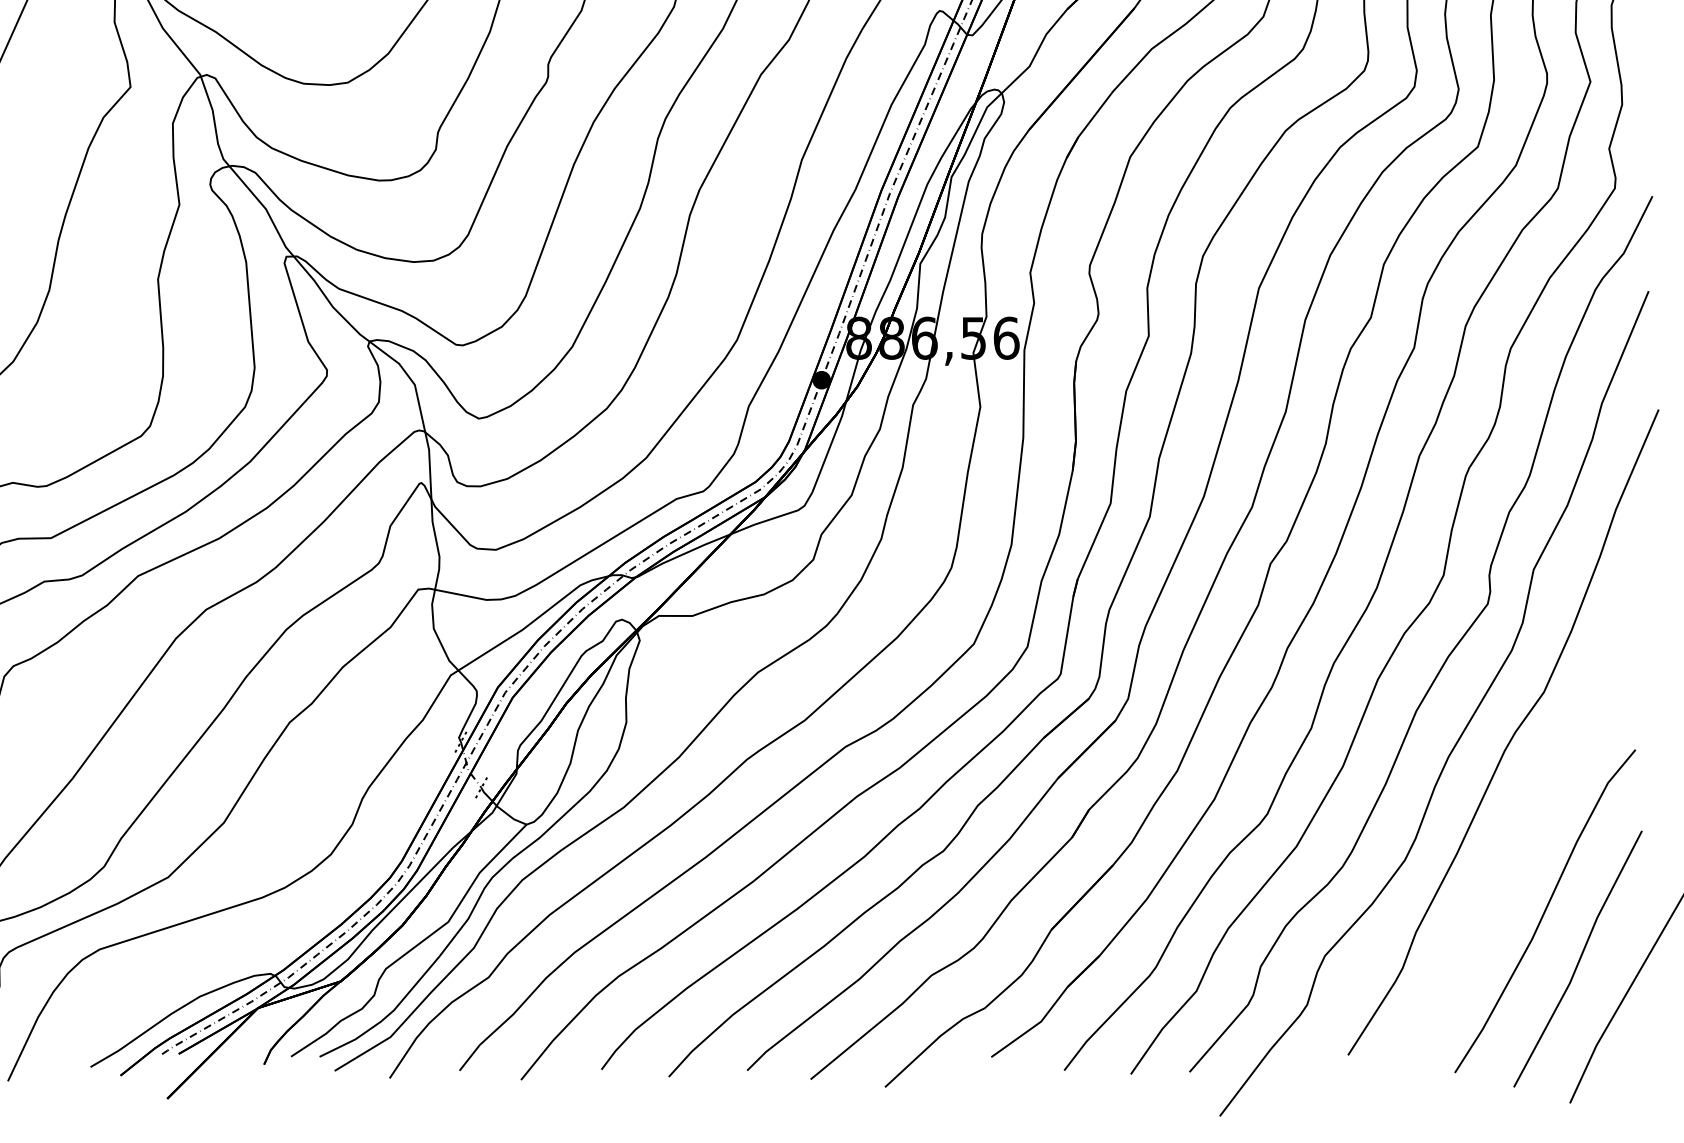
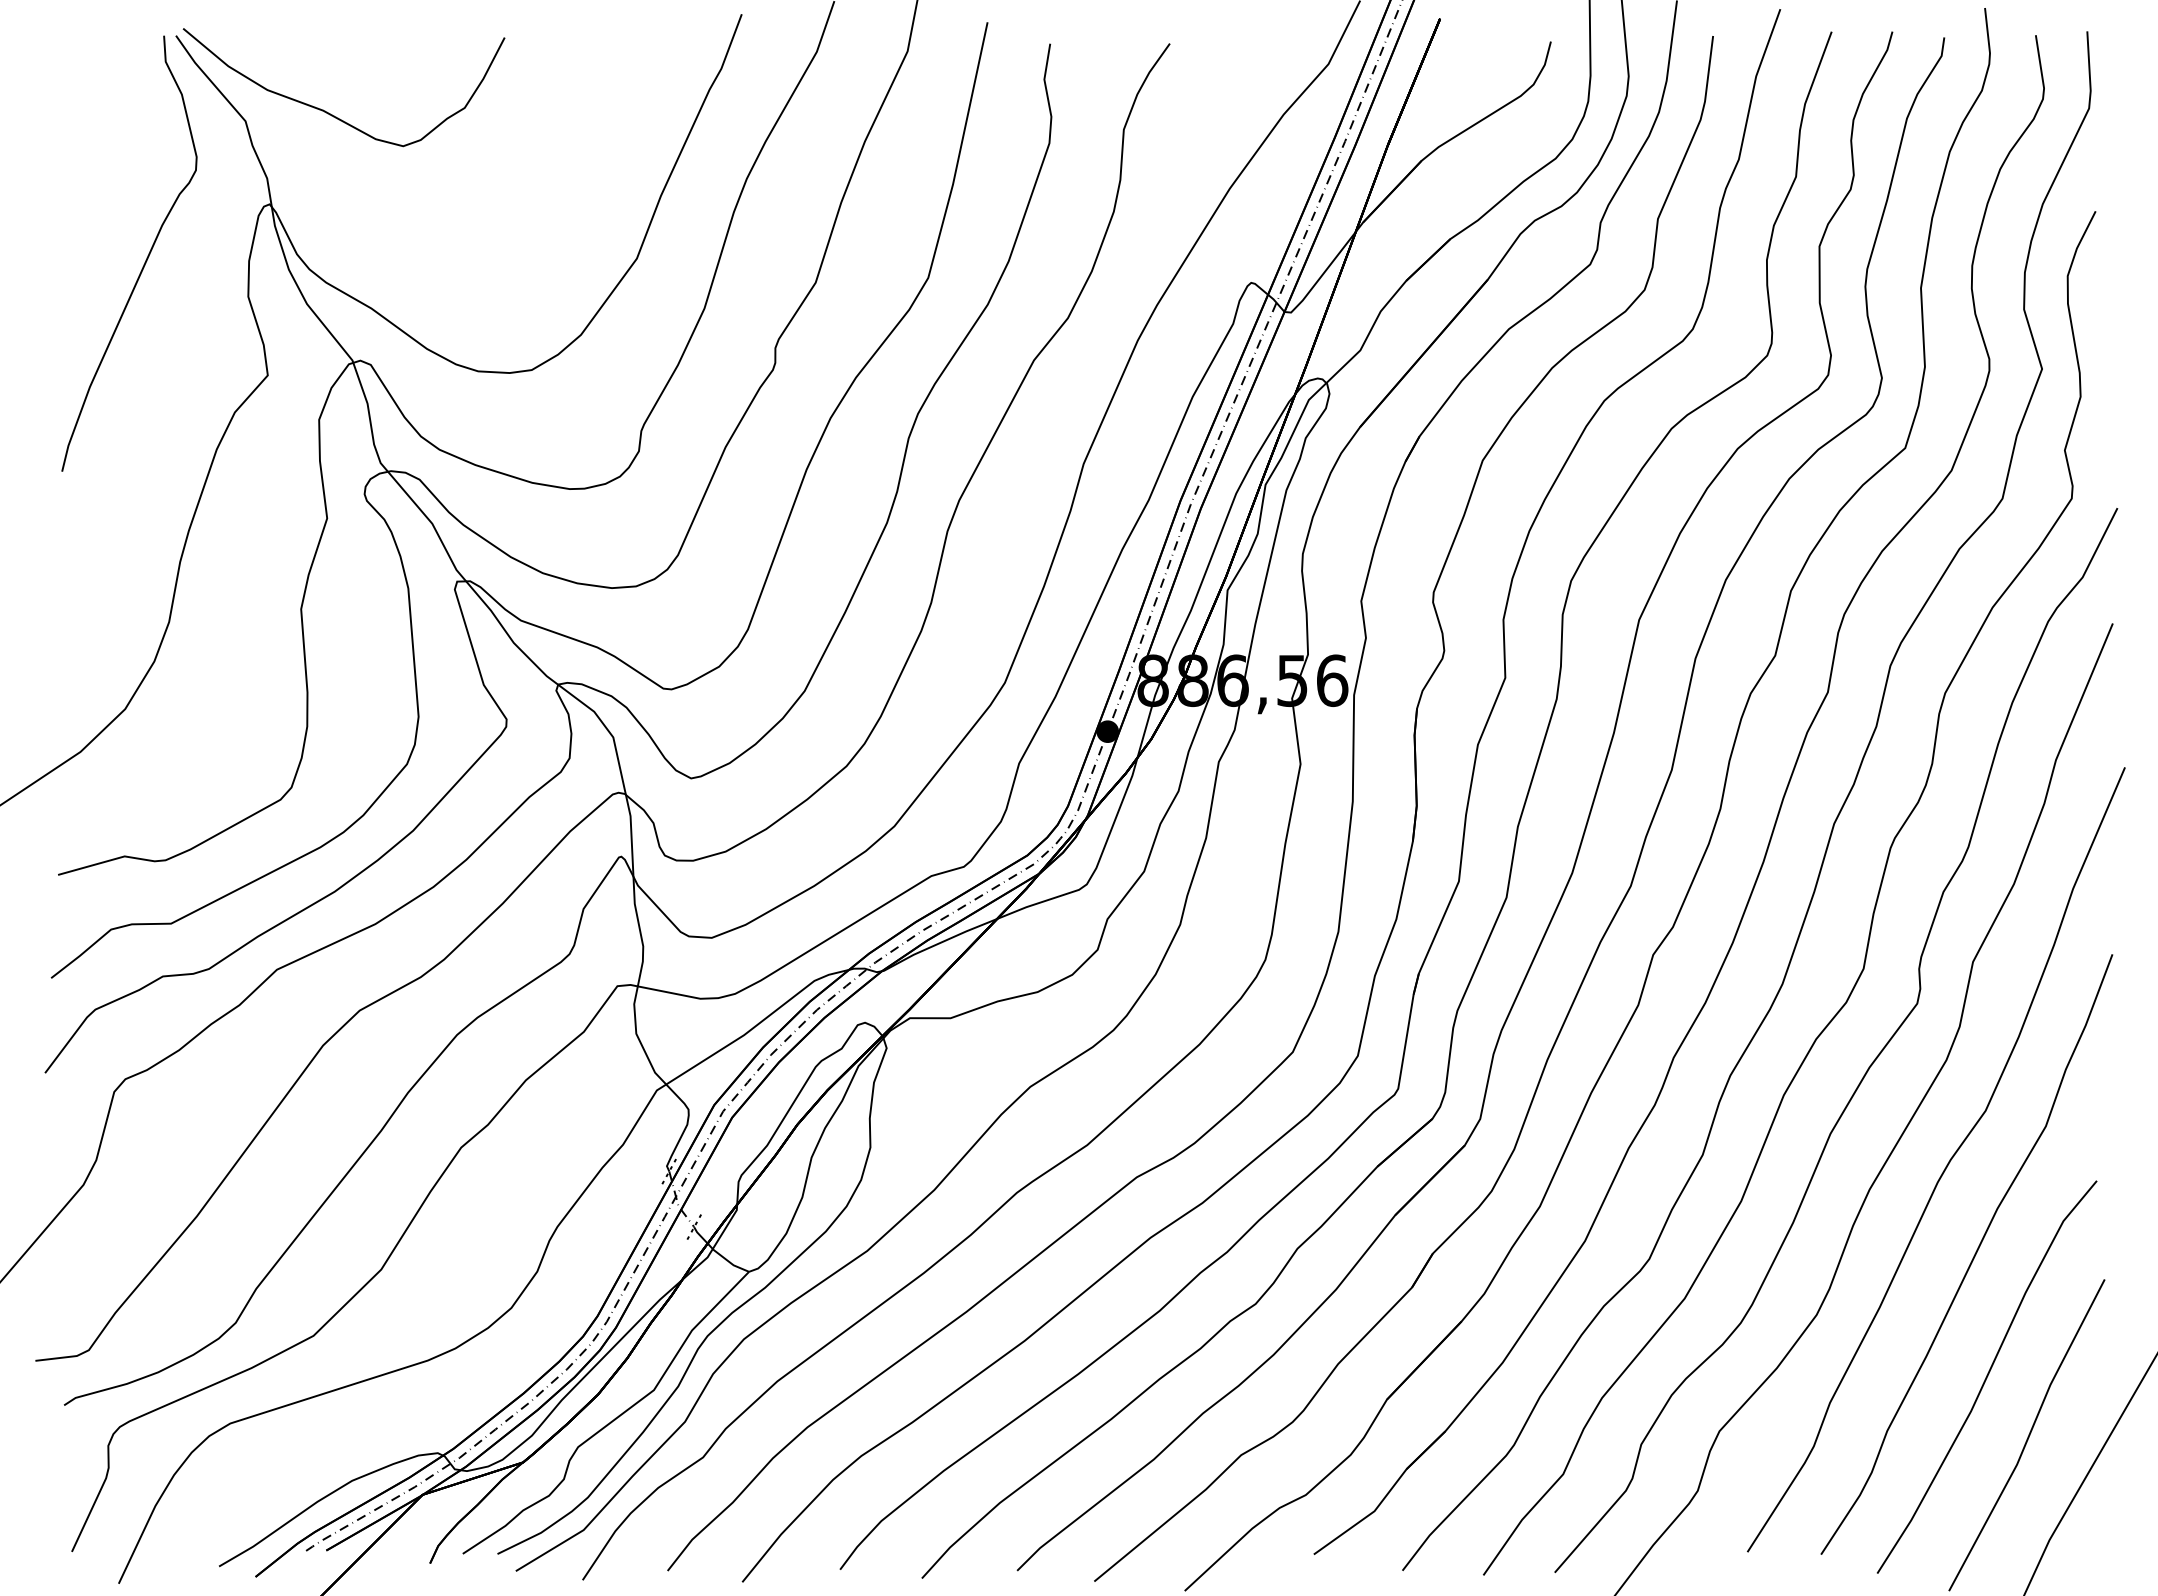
curve: (1534, 811) -> (1973, 1255), added

